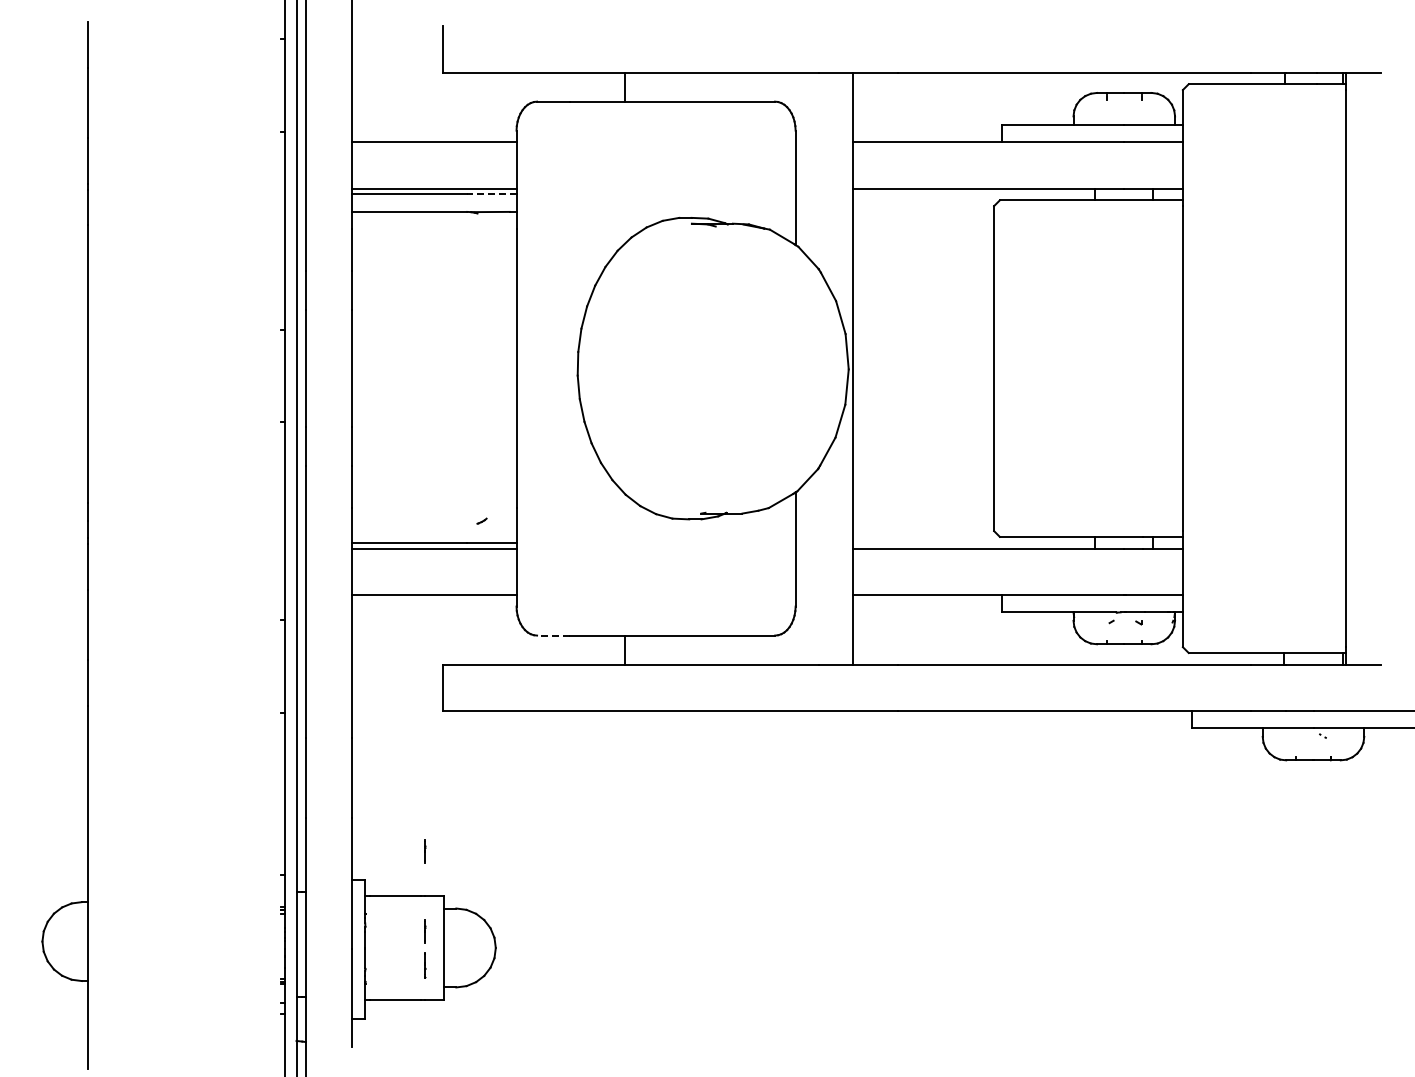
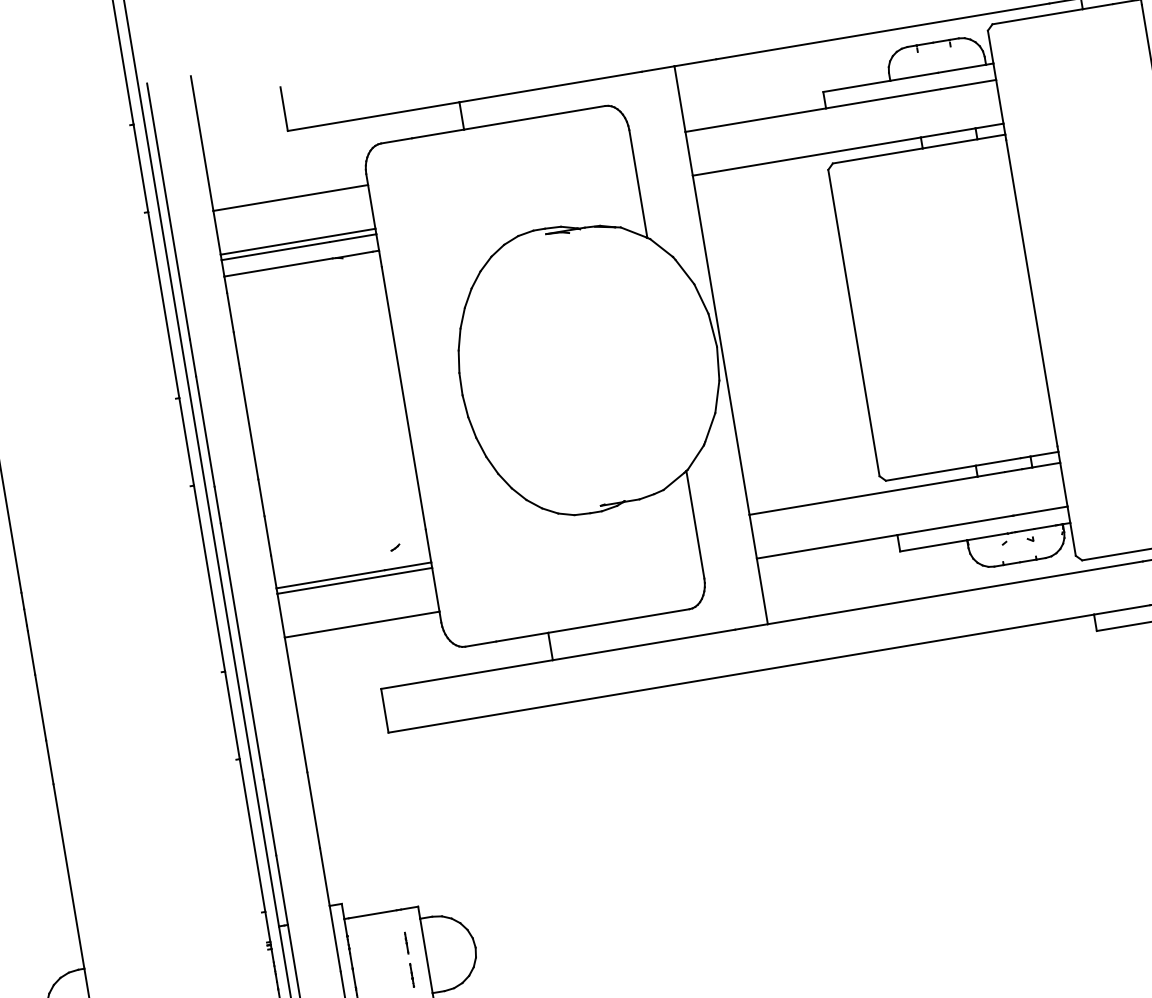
line: (491, 194) -> (352, 238), dashed -> solid
line: (553, 635) -> (480, 644), dashed -> solid
line: (425, 851) -> (394, 867), removed

